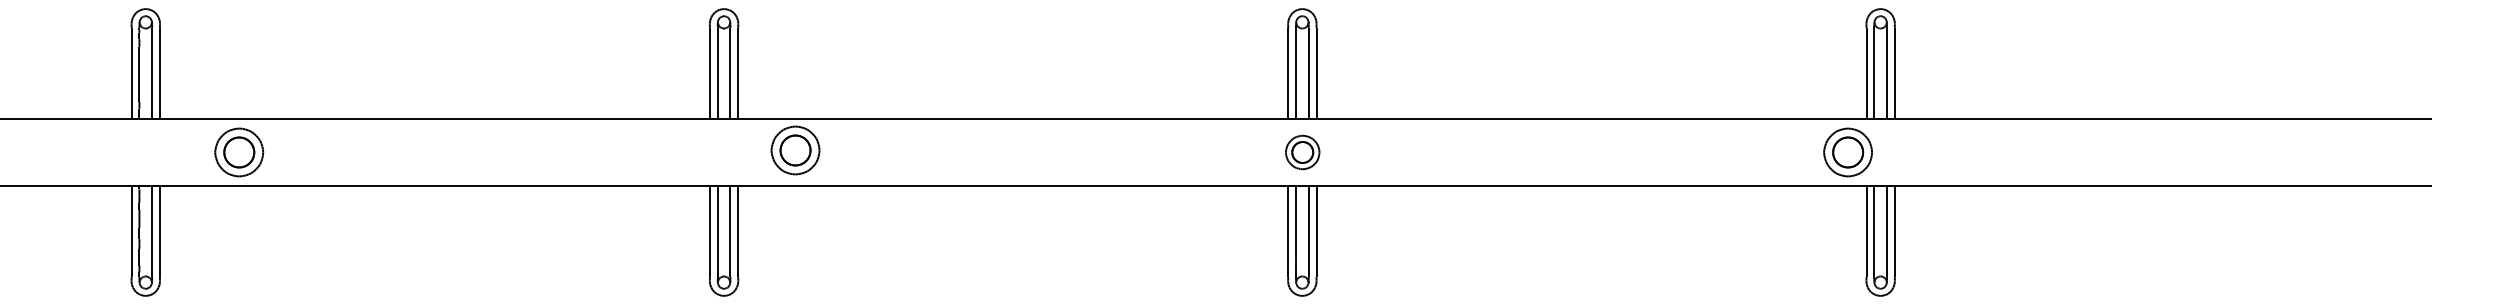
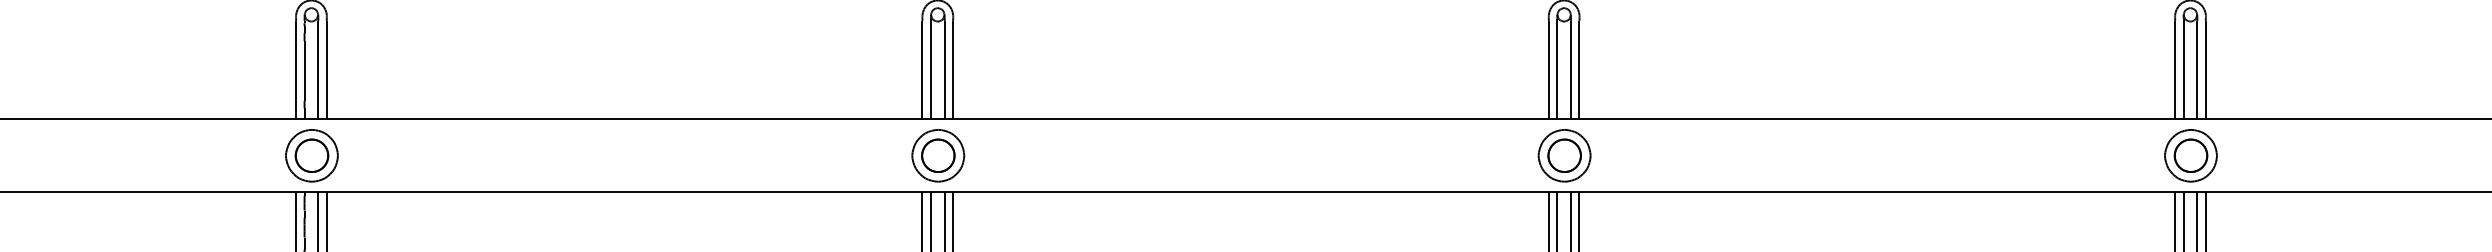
part: (795, 150) -> (938, 155), moved
part: (239, 152) -> (312, 155), moved
part: (1302, 152) -> (1564, 155), size x1.43
part: (1847, 152) -> (2190, 155), moved

